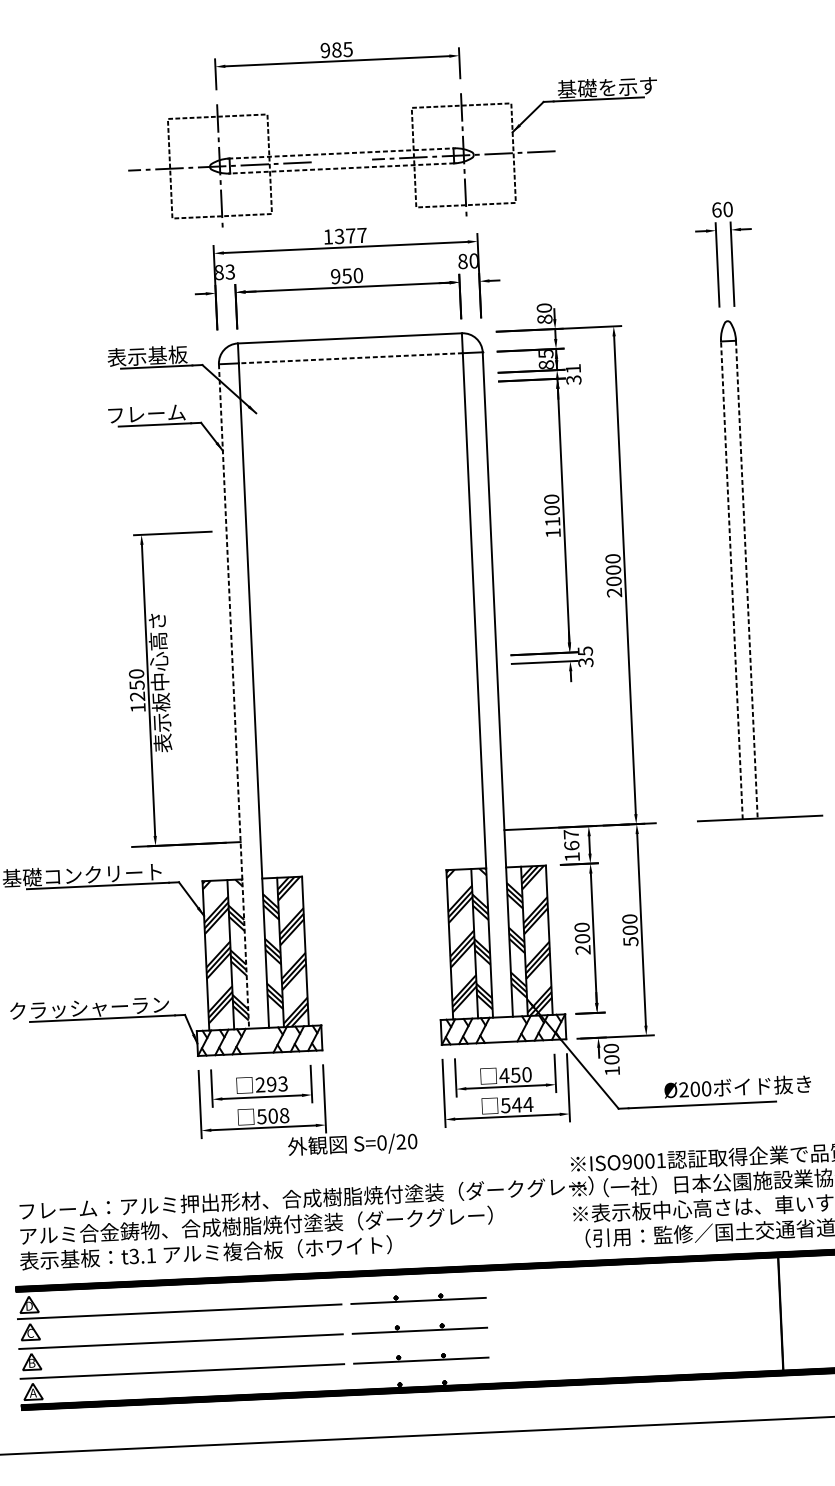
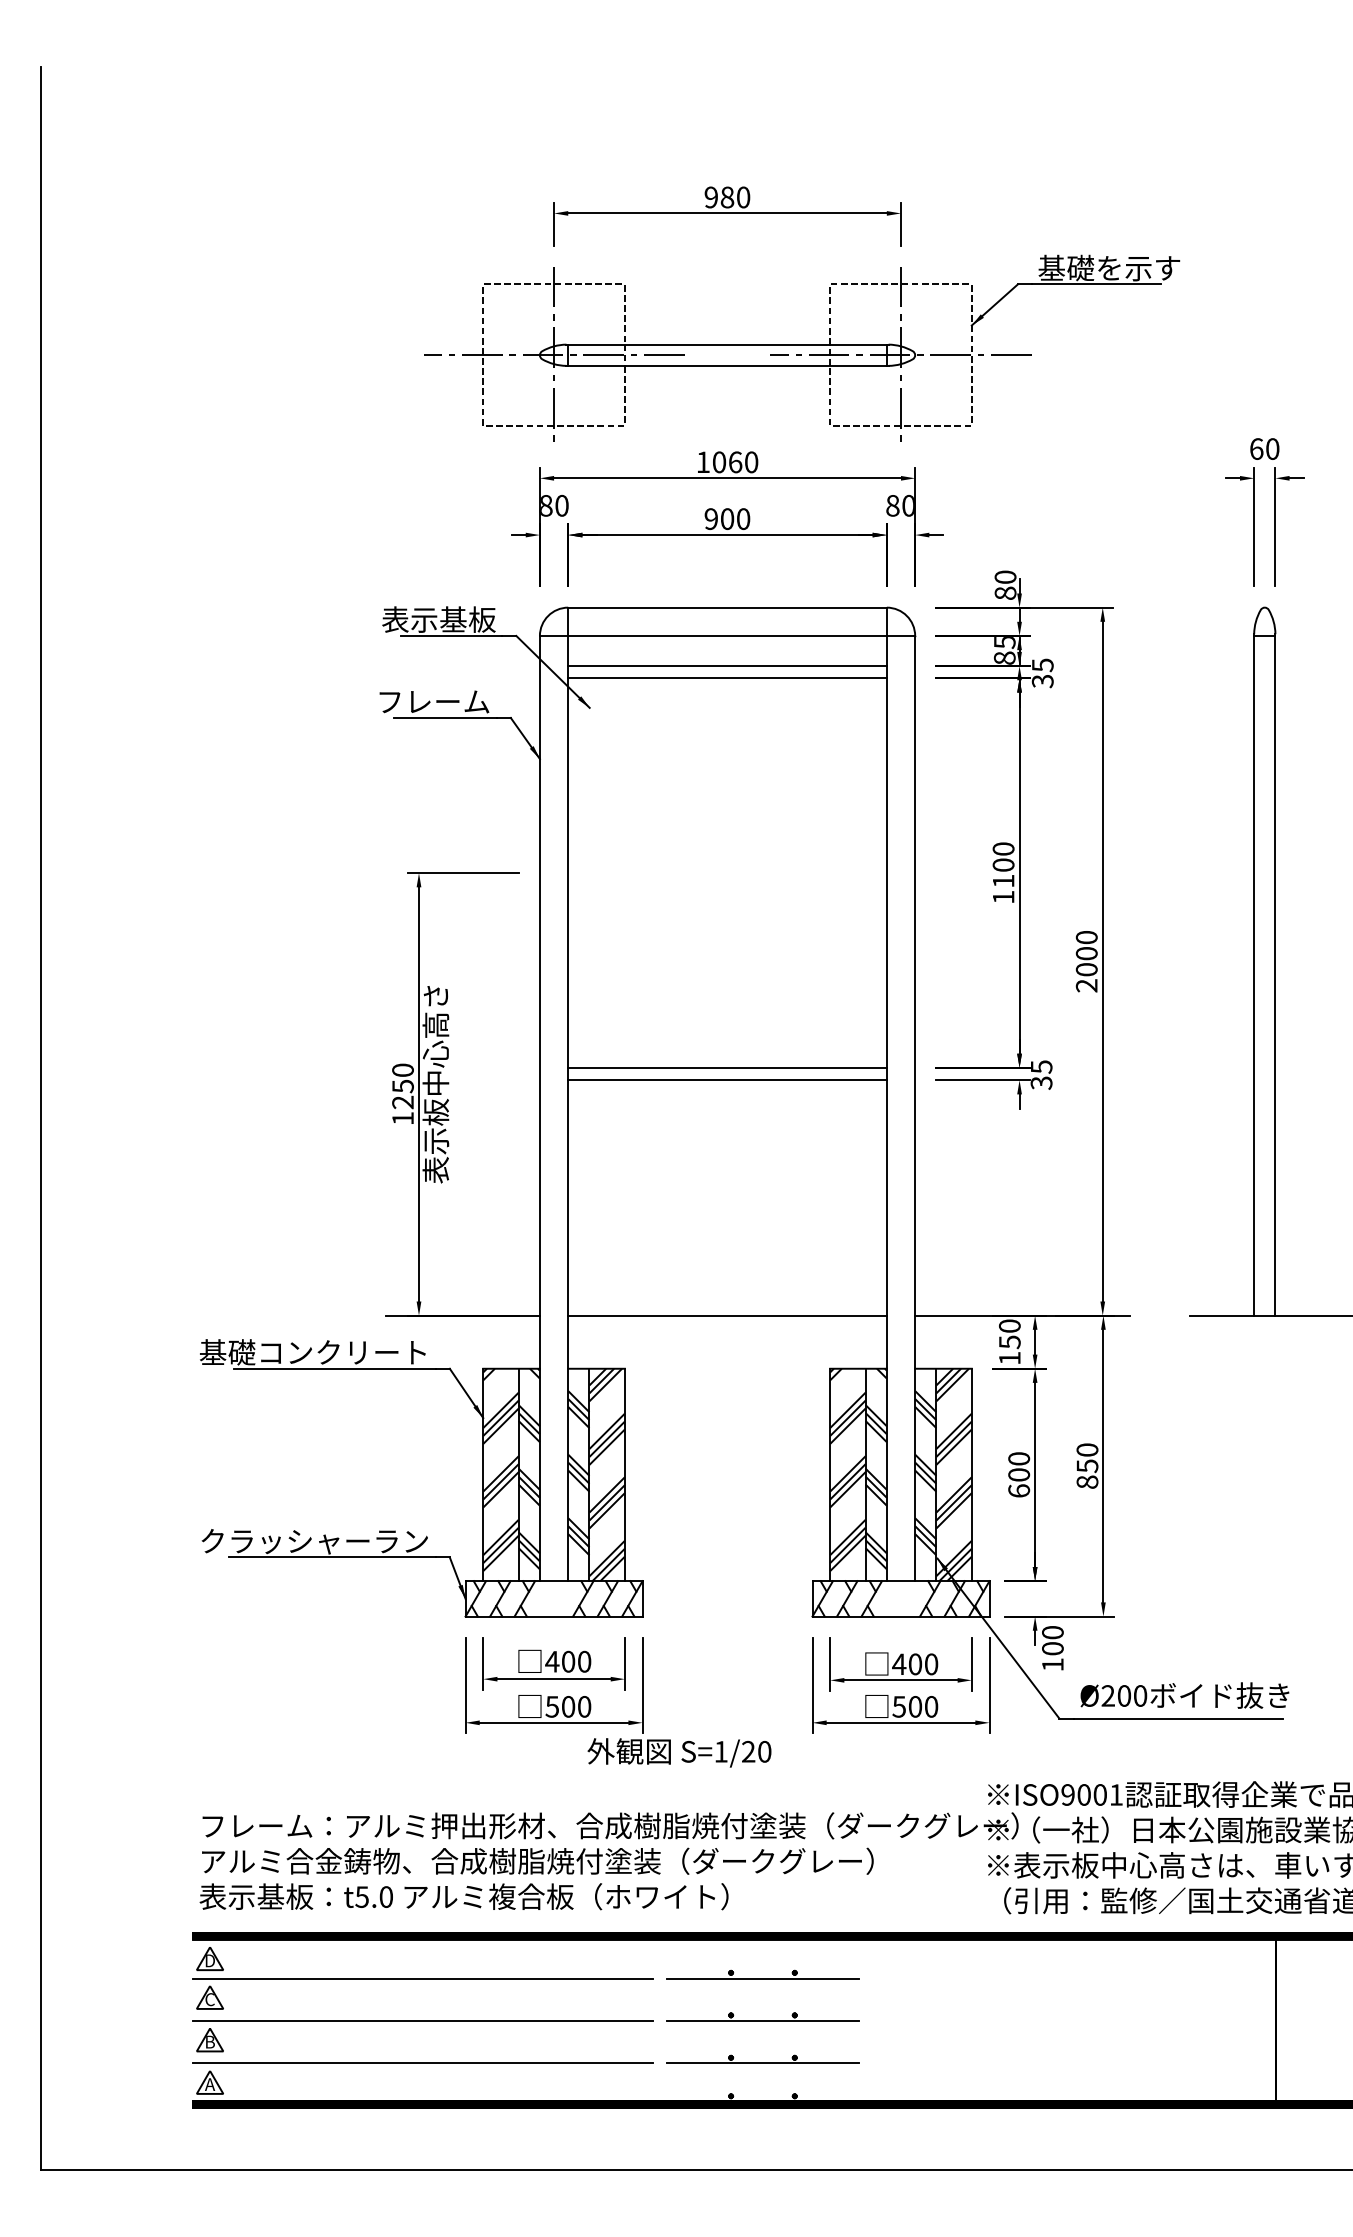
text: (348, 49) -> (743, 197), 985 -> 980
line: (341, 153) -> (727, 344), dashed -> solid
line: (341, 168) -> (726, 365), dashed -> solid
text: (350, 236) -> (735, 462), 1377 -> 1060
text: (229, 271) -> (561, 505), 83 -> 80
text: (347, 275) -> (727, 518), 950 -> 900
line: (350, 357) -> (727, 635), dashed -> solid
text: (573, 368) -> (1042, 665), 31 -> 35
line: (351, 379) -> (727, 666), added
line: (352, 388) -> (727, 678), added
line: (746, 579) -> (1275, 975), dashed -> solid
line: (732, 580) -> (1254, 975), dashed -> solid
line: (364, 661) -> (727, 1067), added
line: (365, 670) -> (727, 1080), added
line: (233, 696) -> (539, 1108), dashed -> solid
line: (372, 835) -> (727, 1315), added
text: (571, 840) -> (1009, 1334), 167 -> 150
text: (630, 936) -> (1087, 1474), 500 -> 850
text: (583, 949) -> (1019, 1490), 200 -> 600
text: (515, 1075) -> (915, 1664), 450 -> 400
text: (271, 1084) -> (568, 1661), 293 -> 400
text: (737, 1087) -> (1184, 1695), moved
text: (522, 1104) -> (923, 1706), 544 -> 500
text: (284, 1115) -> (584, 1706), 508 -> 500
text: (381, 1142) -> (720, 1751), S=0/20 -> S=1/20
text: (142, 1255) -> (373, 1896), t3.1 -> t5.0

